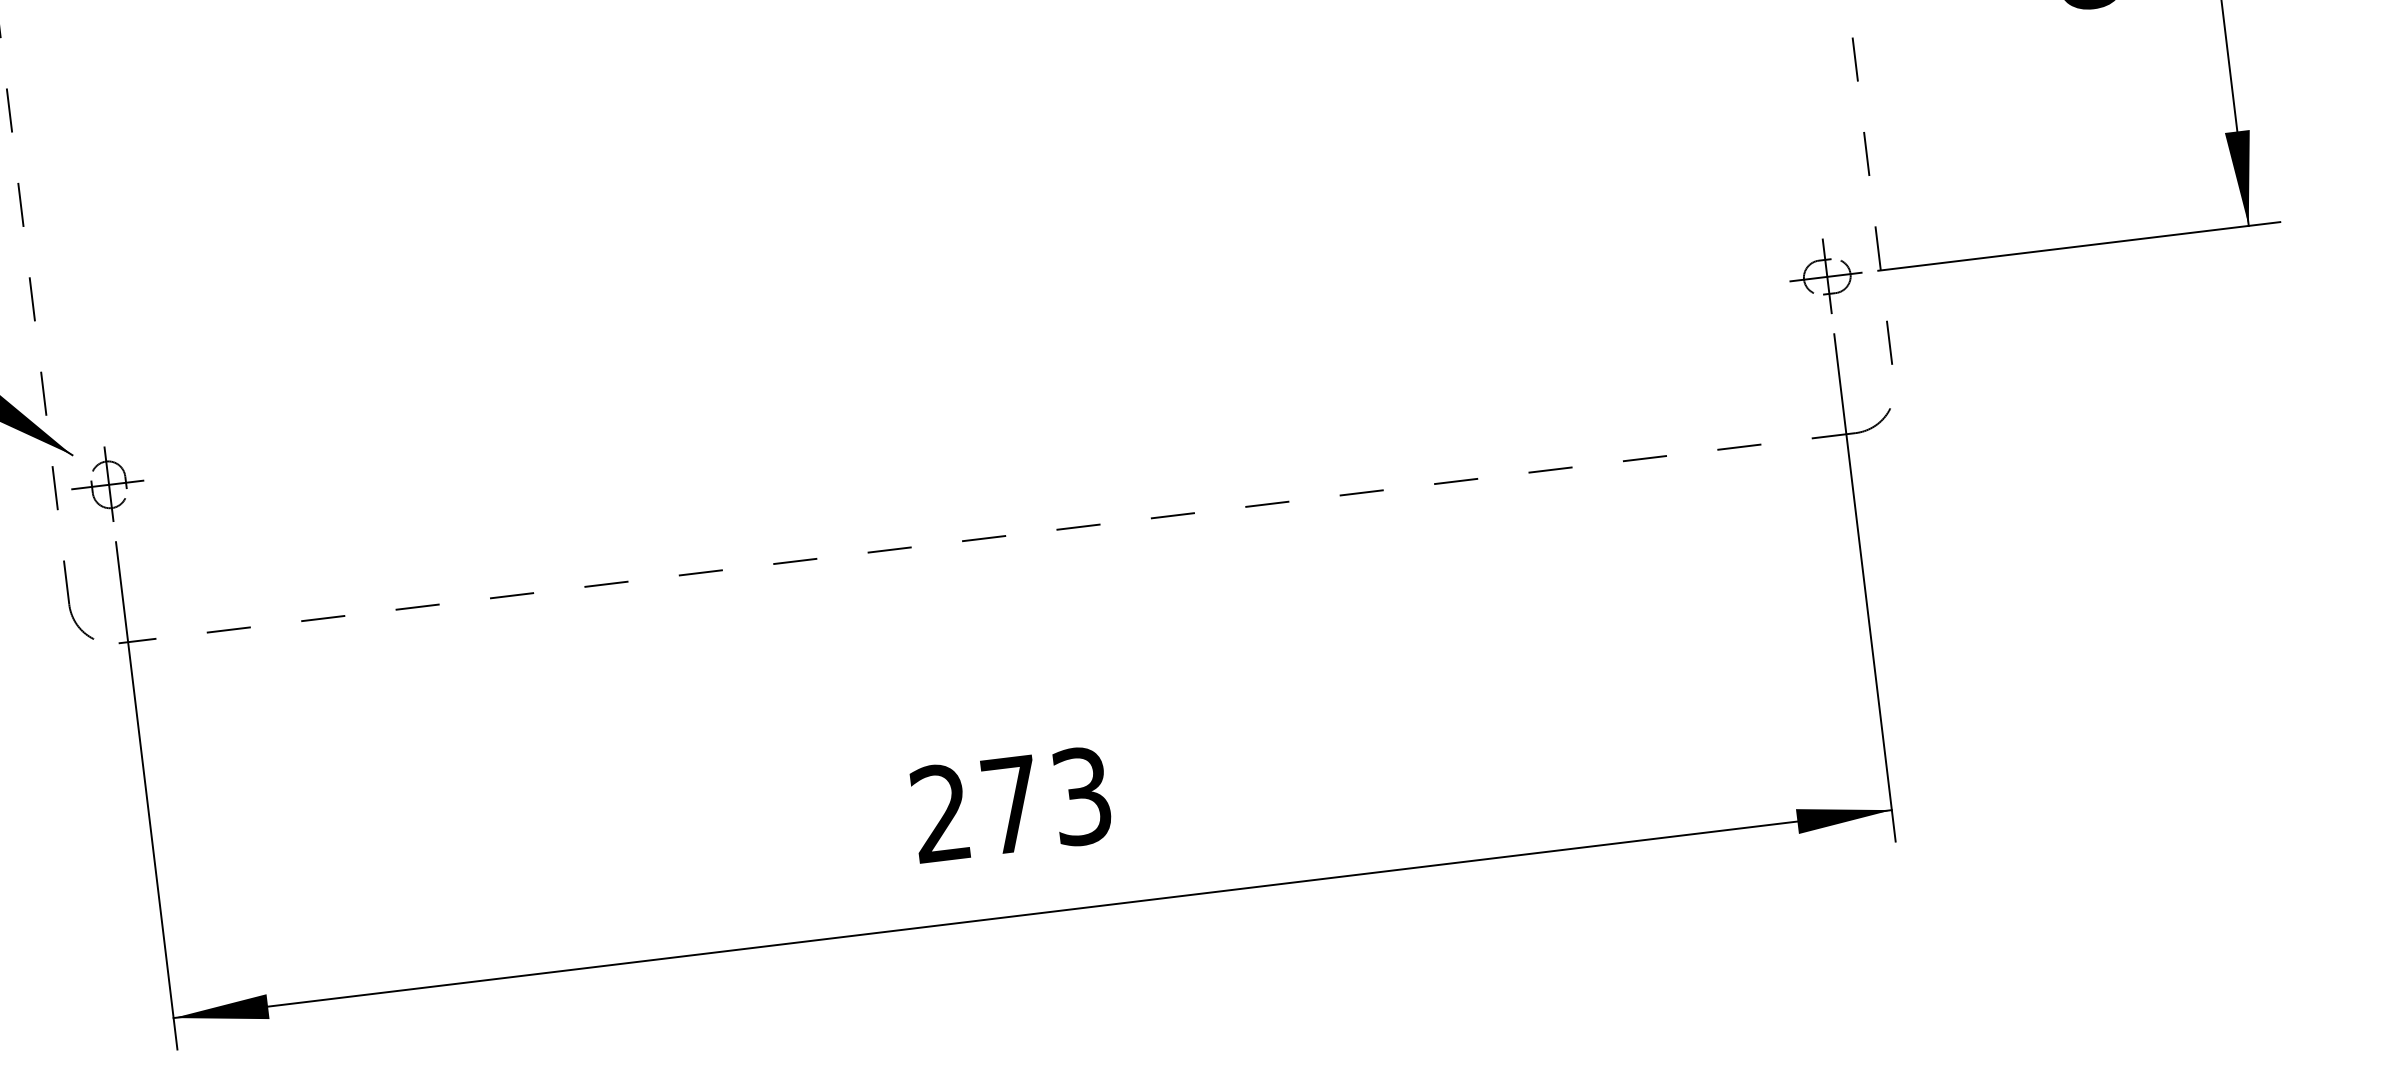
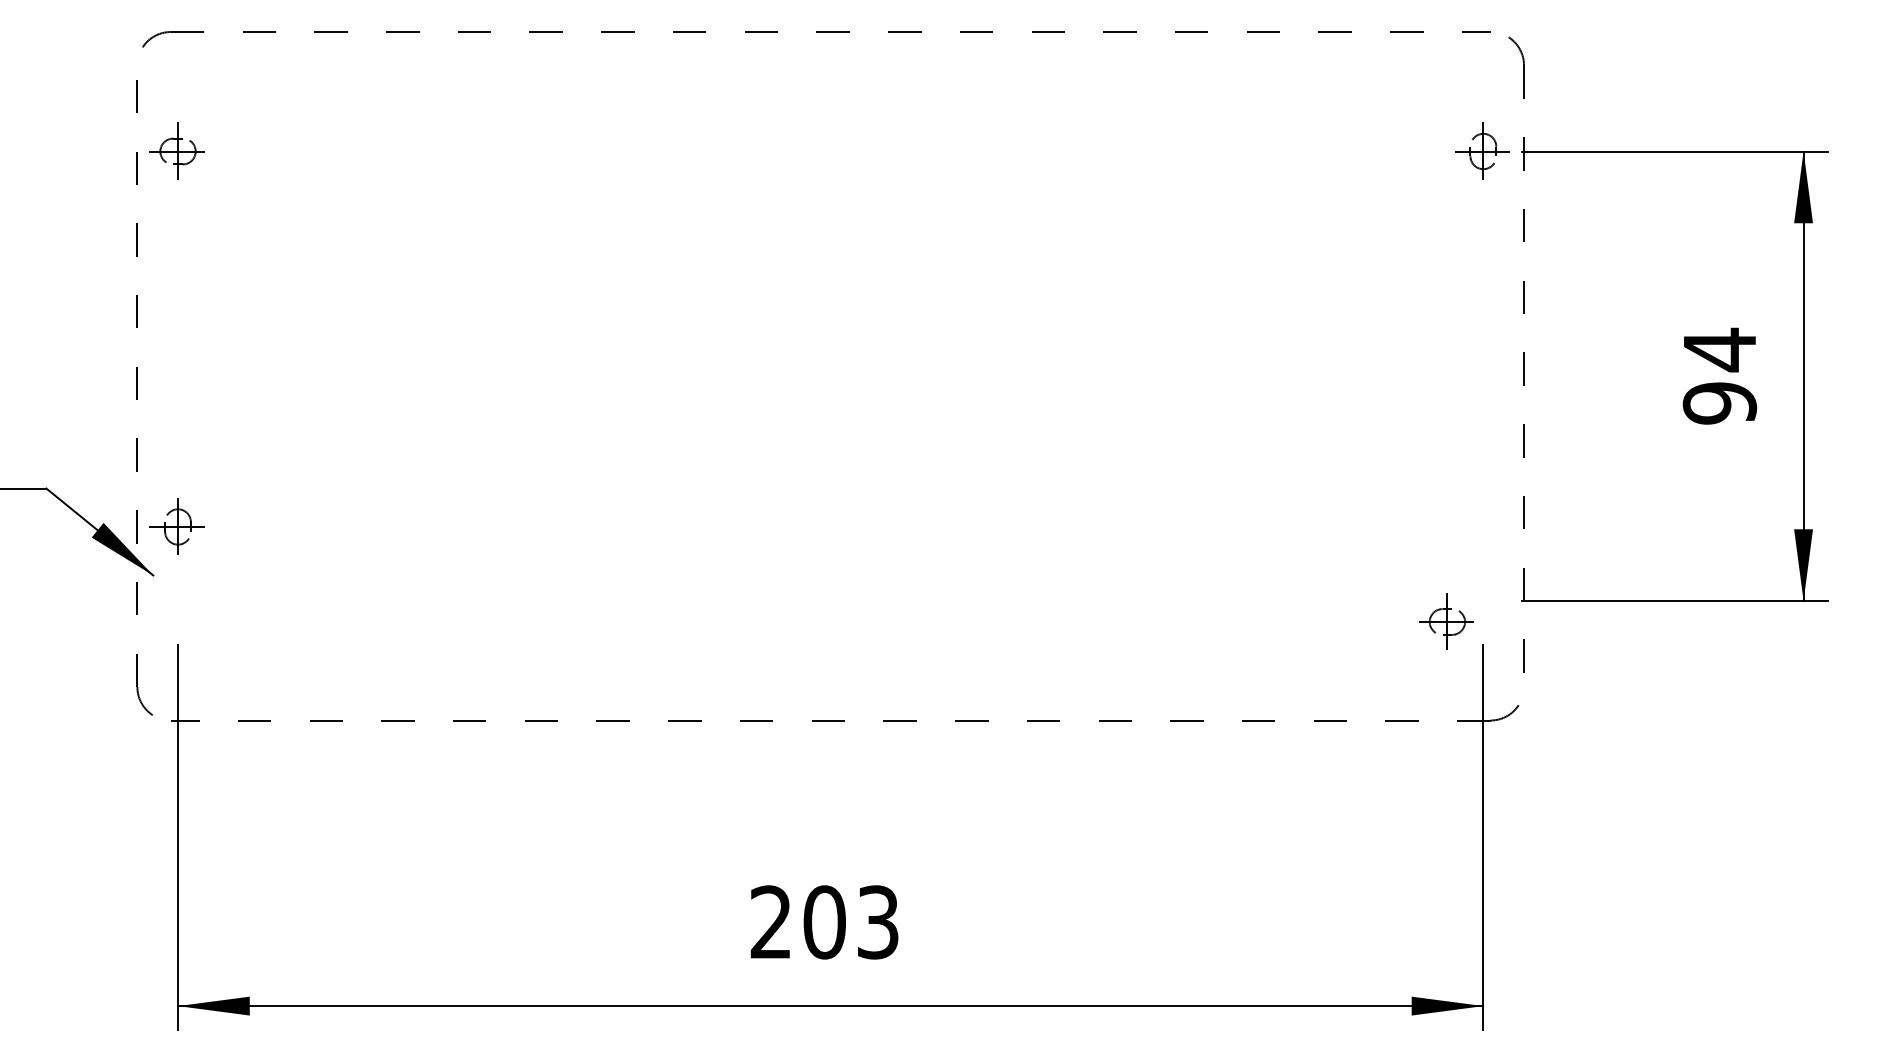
part: (1826, 276) -> (1446, 621), moved
part: (106, 484) -> (176, 526), moved
text: (1011, 805) -> (824, 922), 273 -> 203

